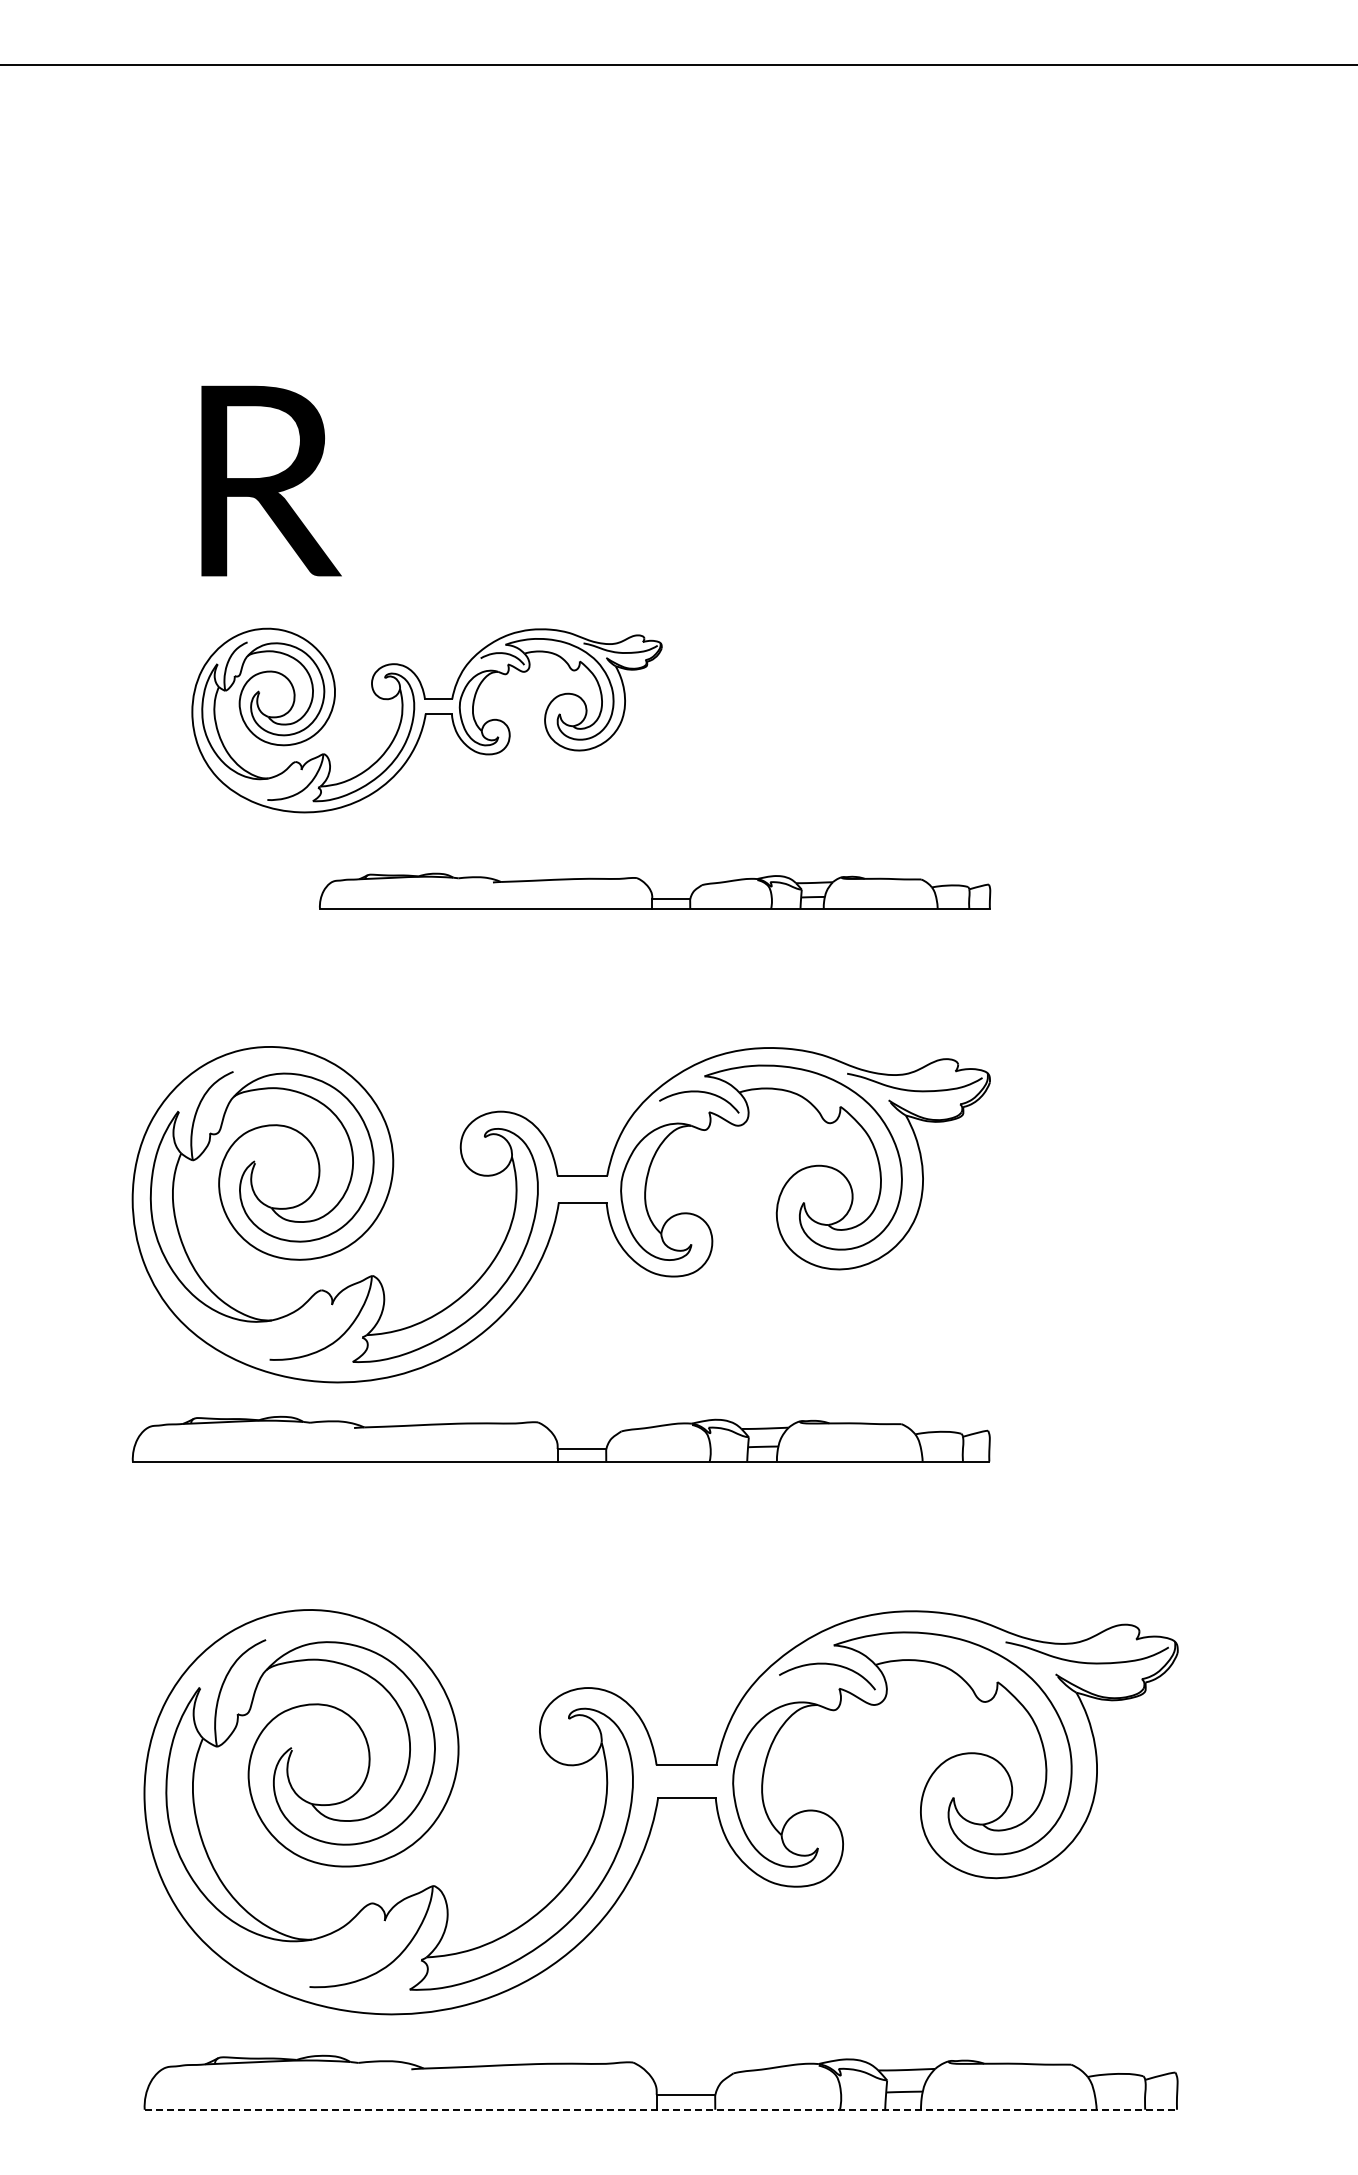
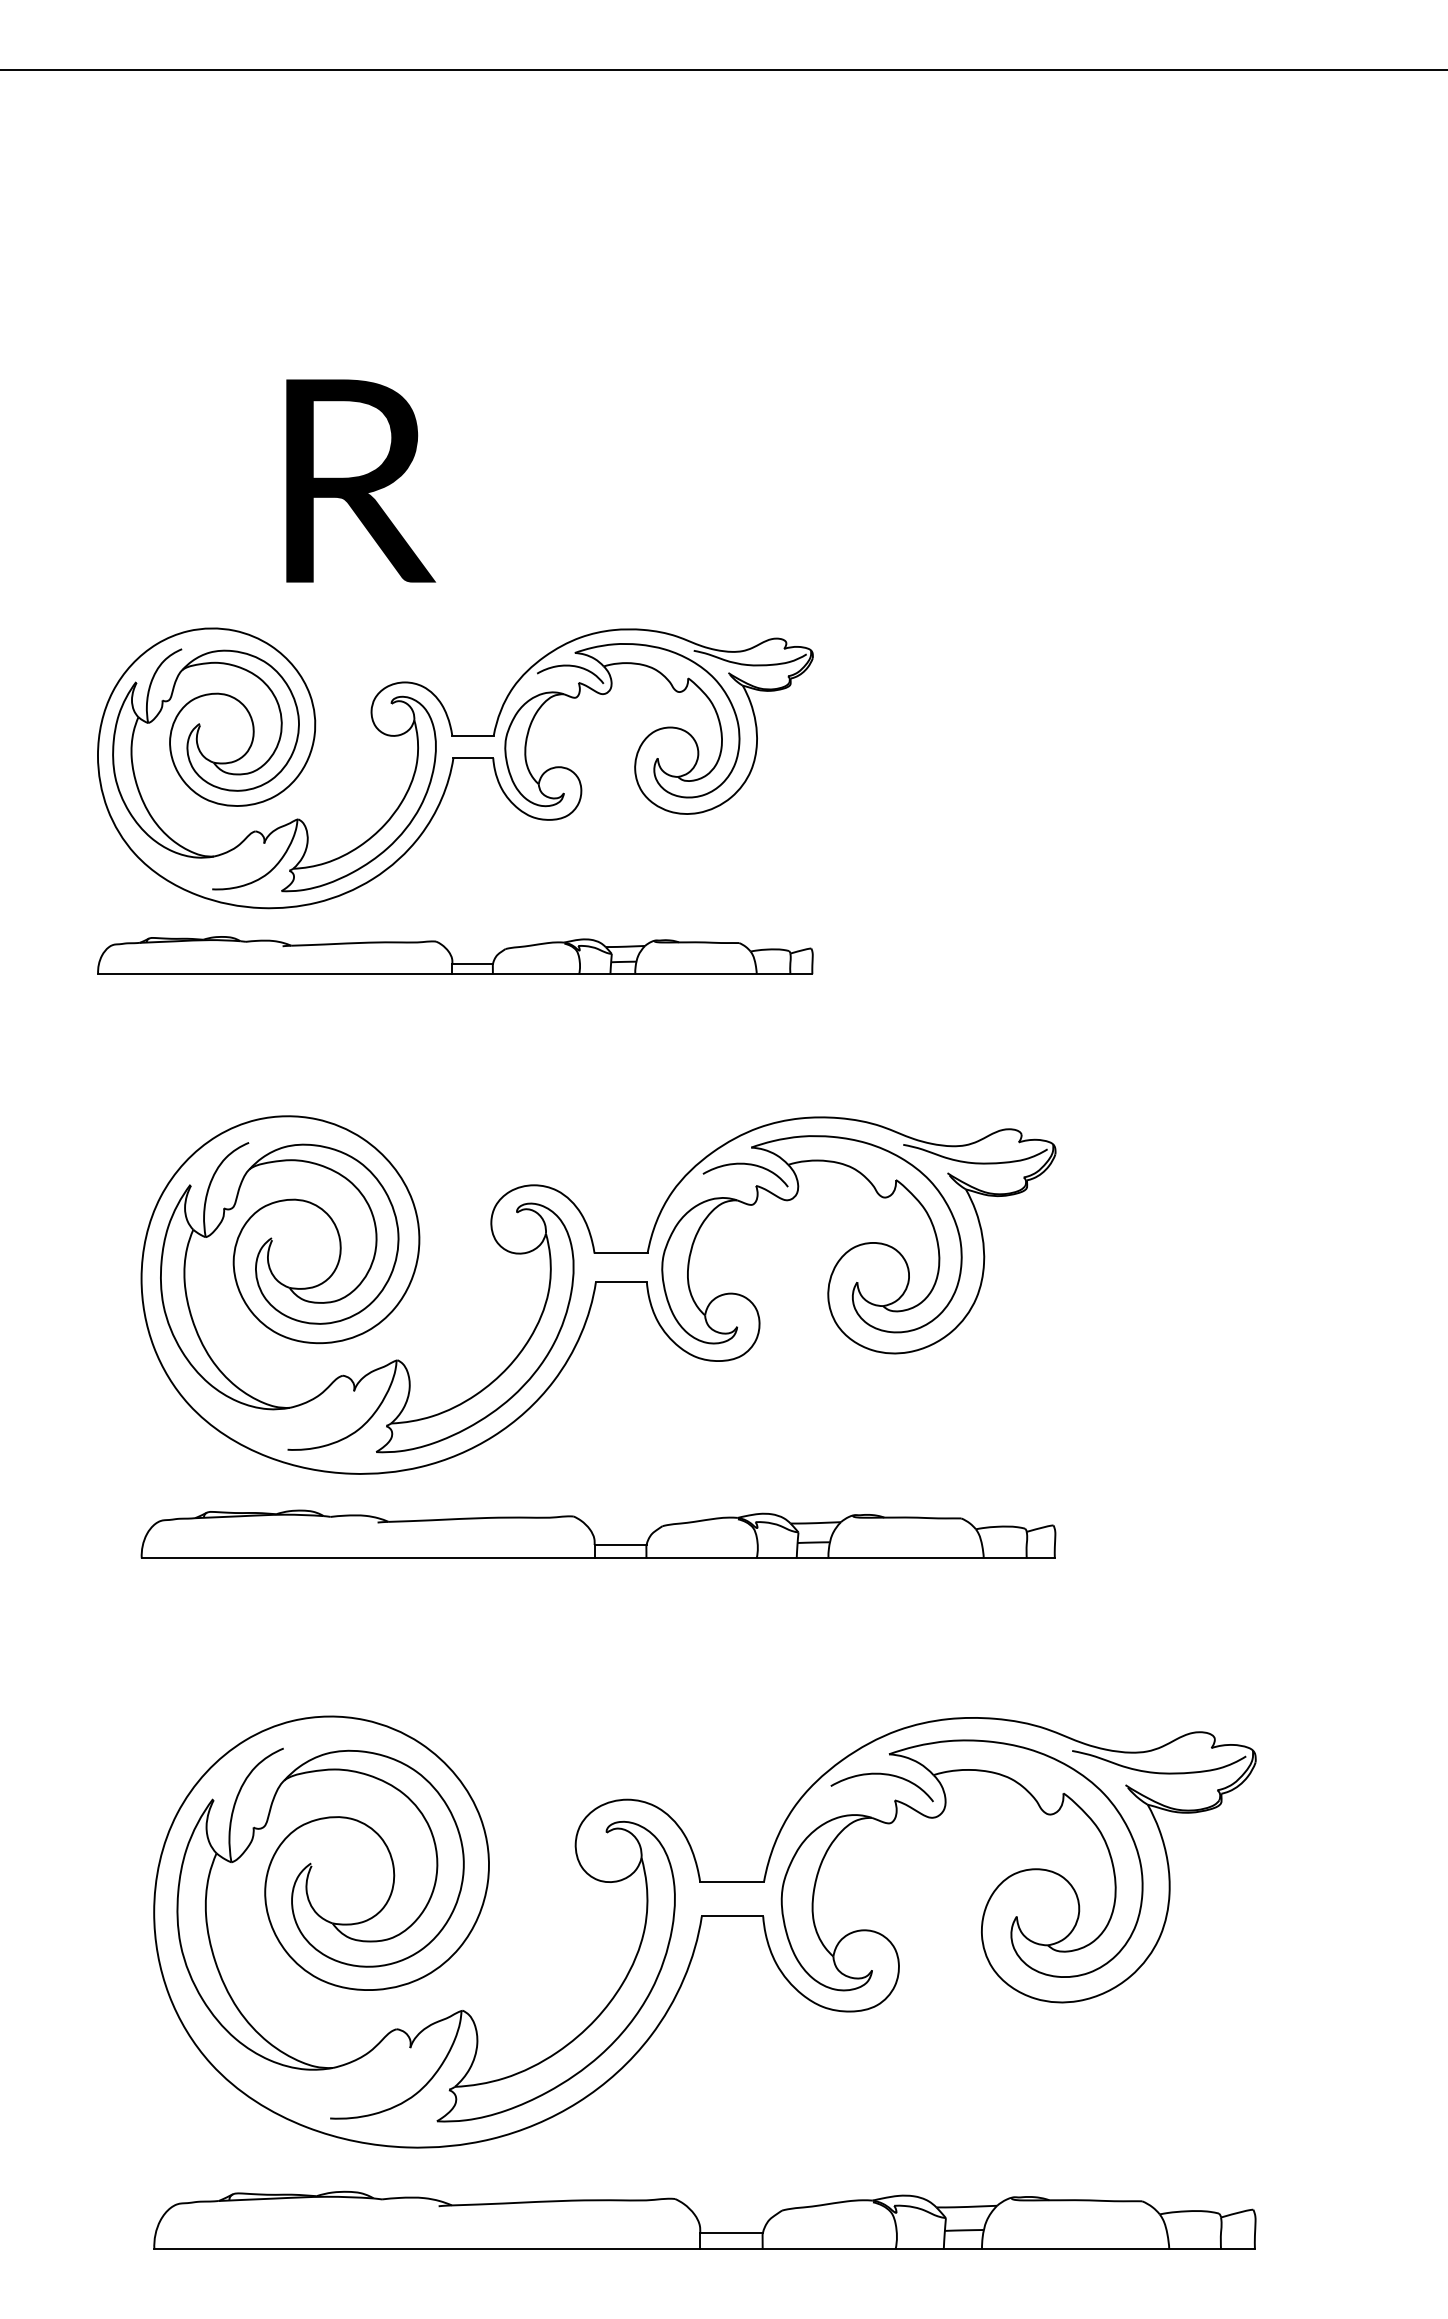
text: (271, 480) -> (360, 480), moved
part: (426, 720) -> (454, 768), size x1.43
part: (655, 890) -> (455, 954), moved
line: (661, 2109) -> (705, 2249), dashed -> solid

